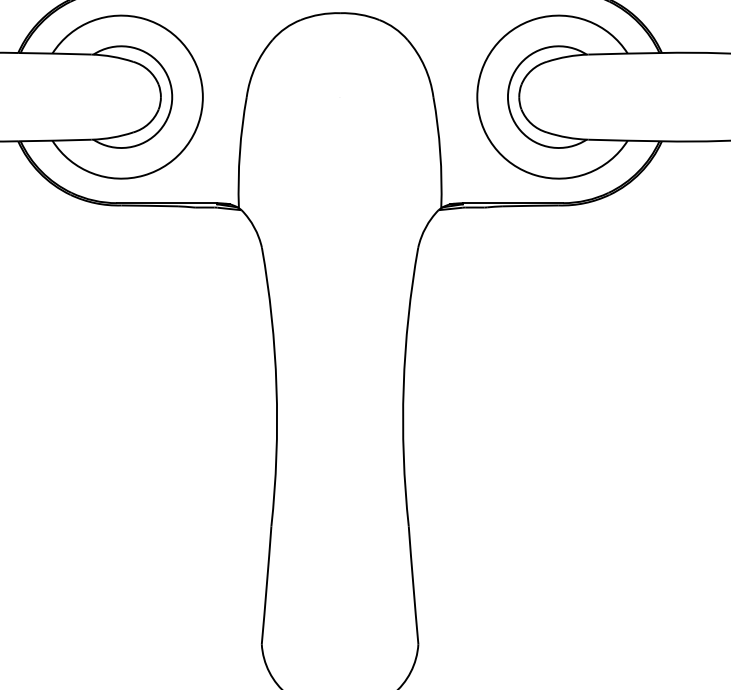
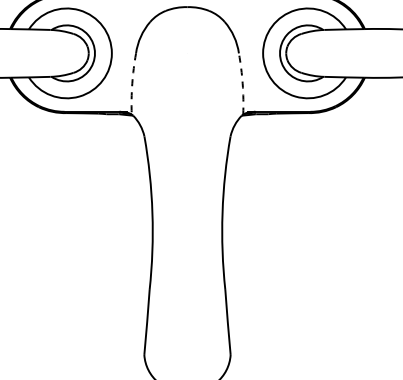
arc: (240, 151) -> (132, 83), solid -> dashed
arc: (439, 151) -> (242, 83), solid -> dashed

